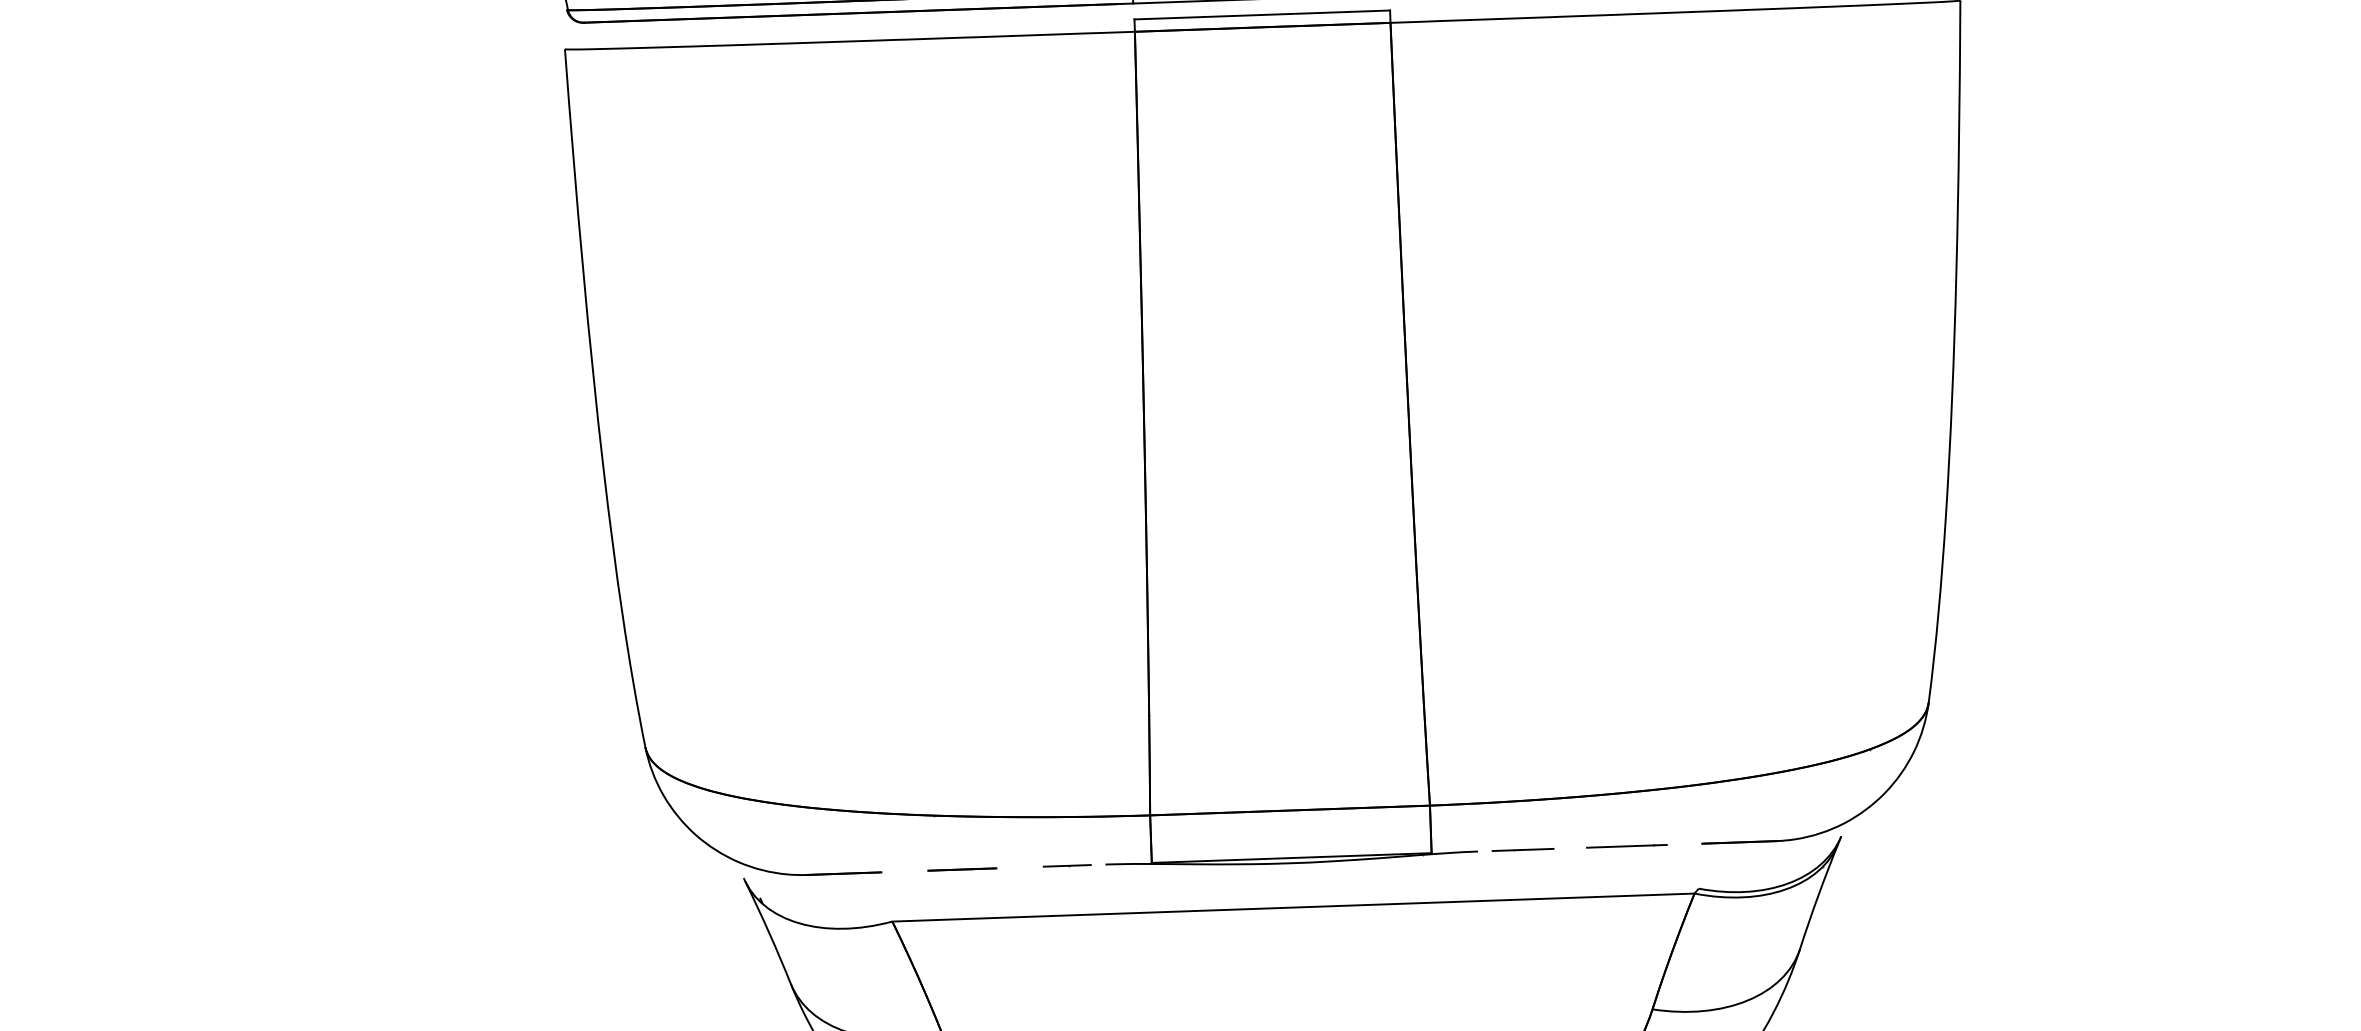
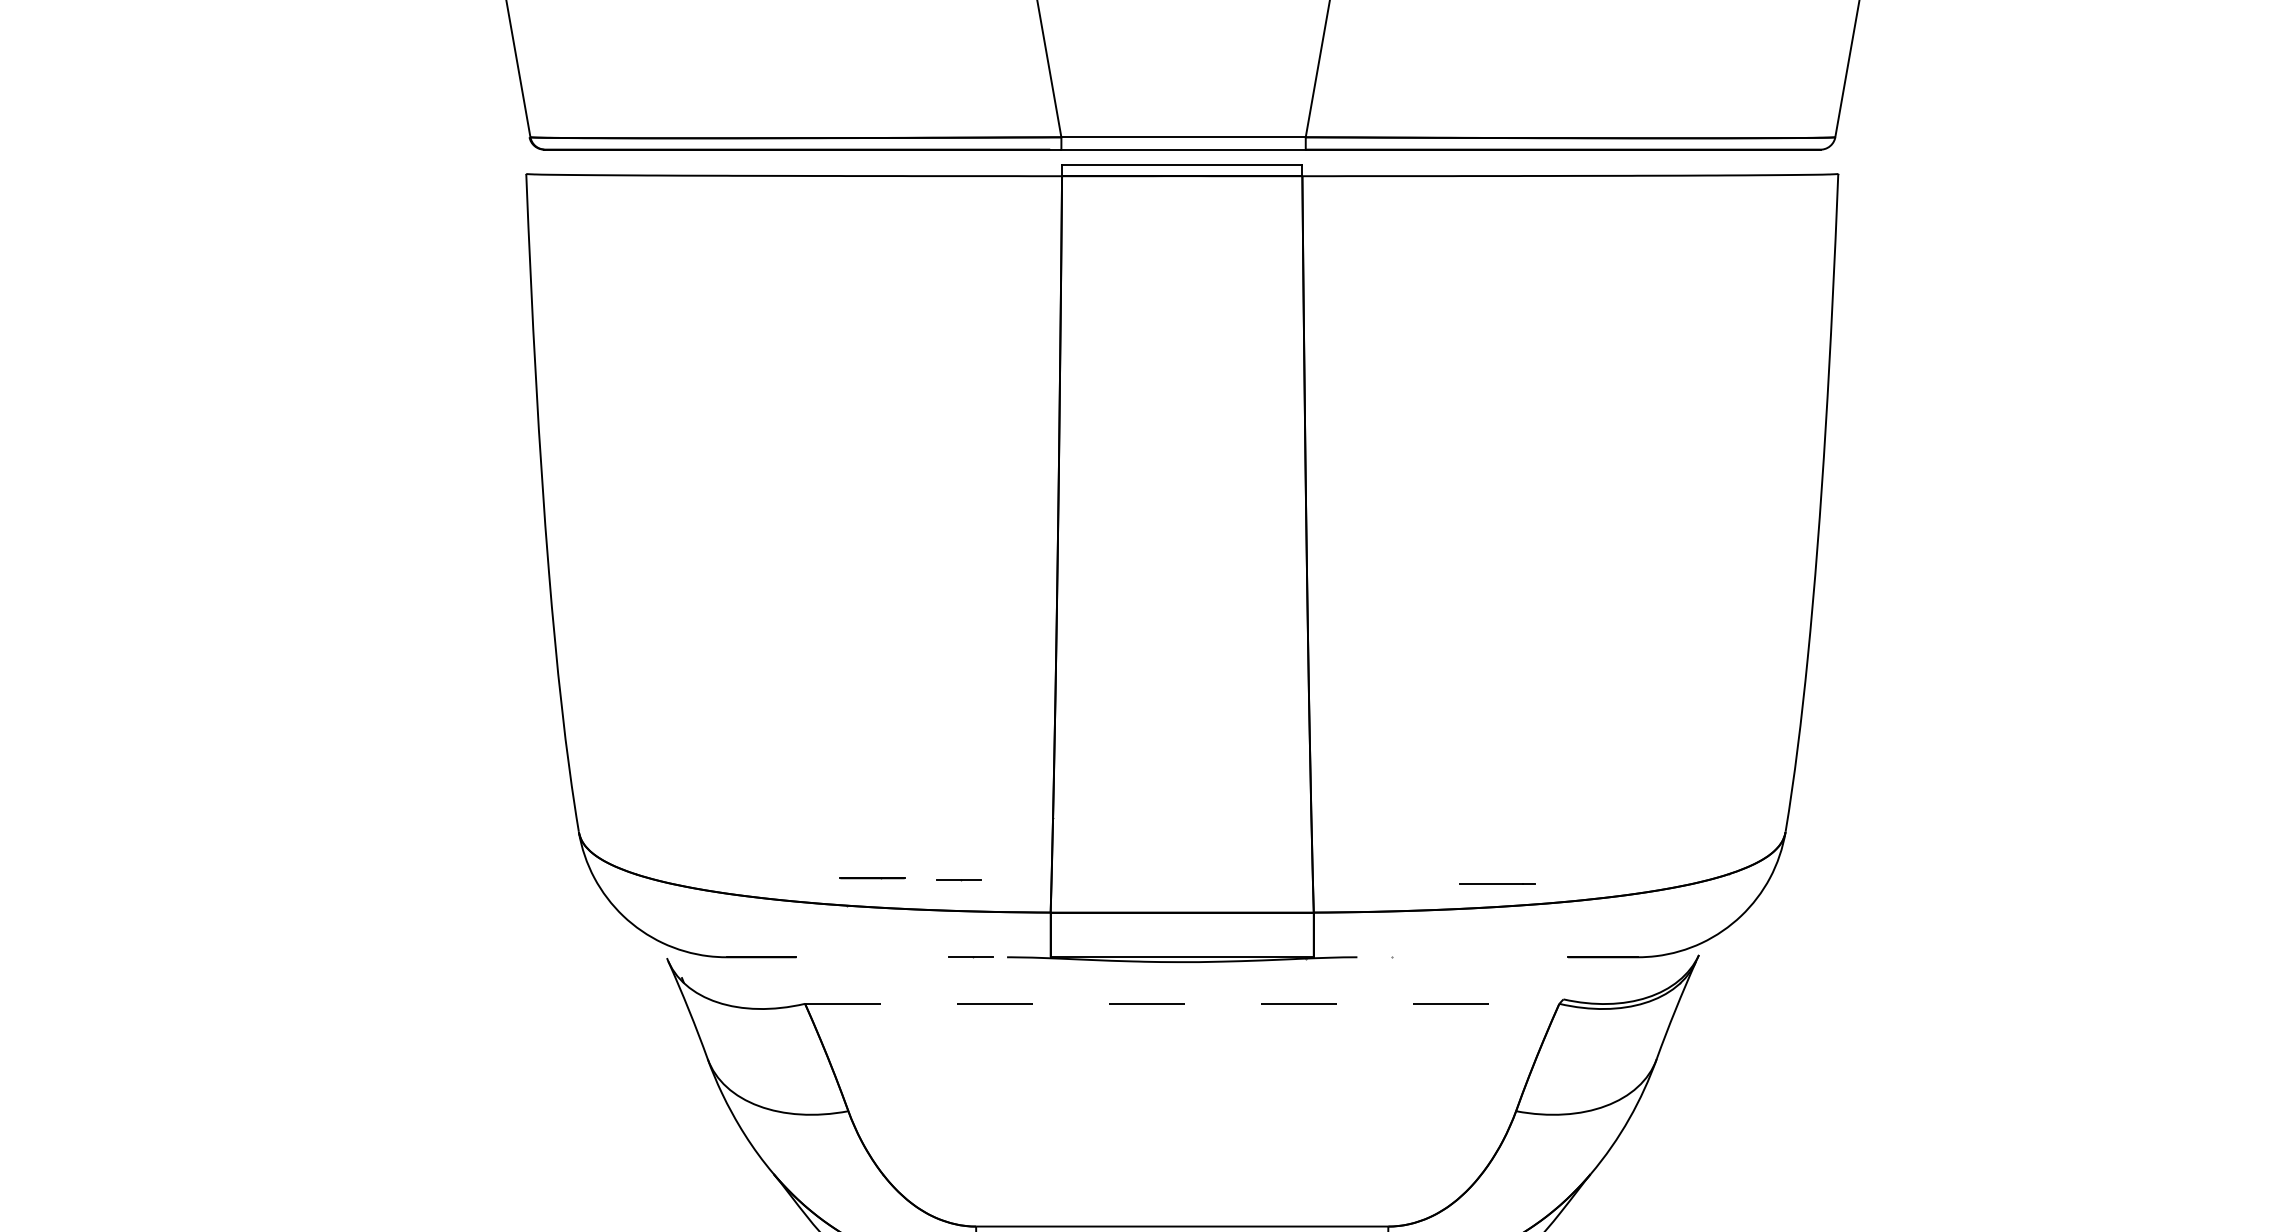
line: (1050, 784) -> (958, 880), added
line: (1626, 845) -> (1497, 883), moved
line: (1522, 850) -> (1399, 957), removed
line: (962, 869) -> (872, 878), moved
line: (1293, 907) -> (1182, 1003), solid -> dashed

